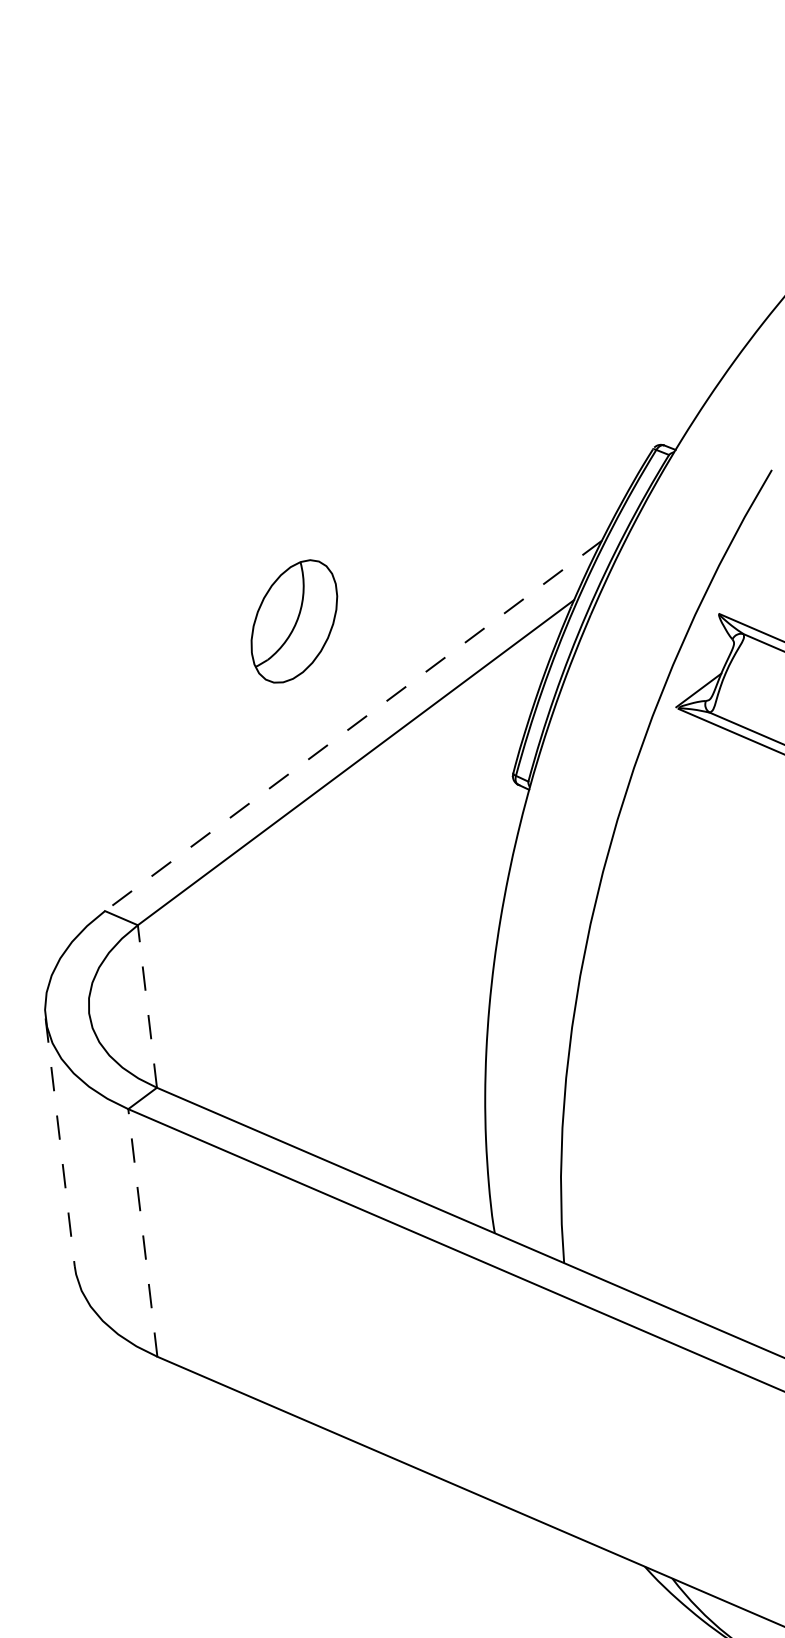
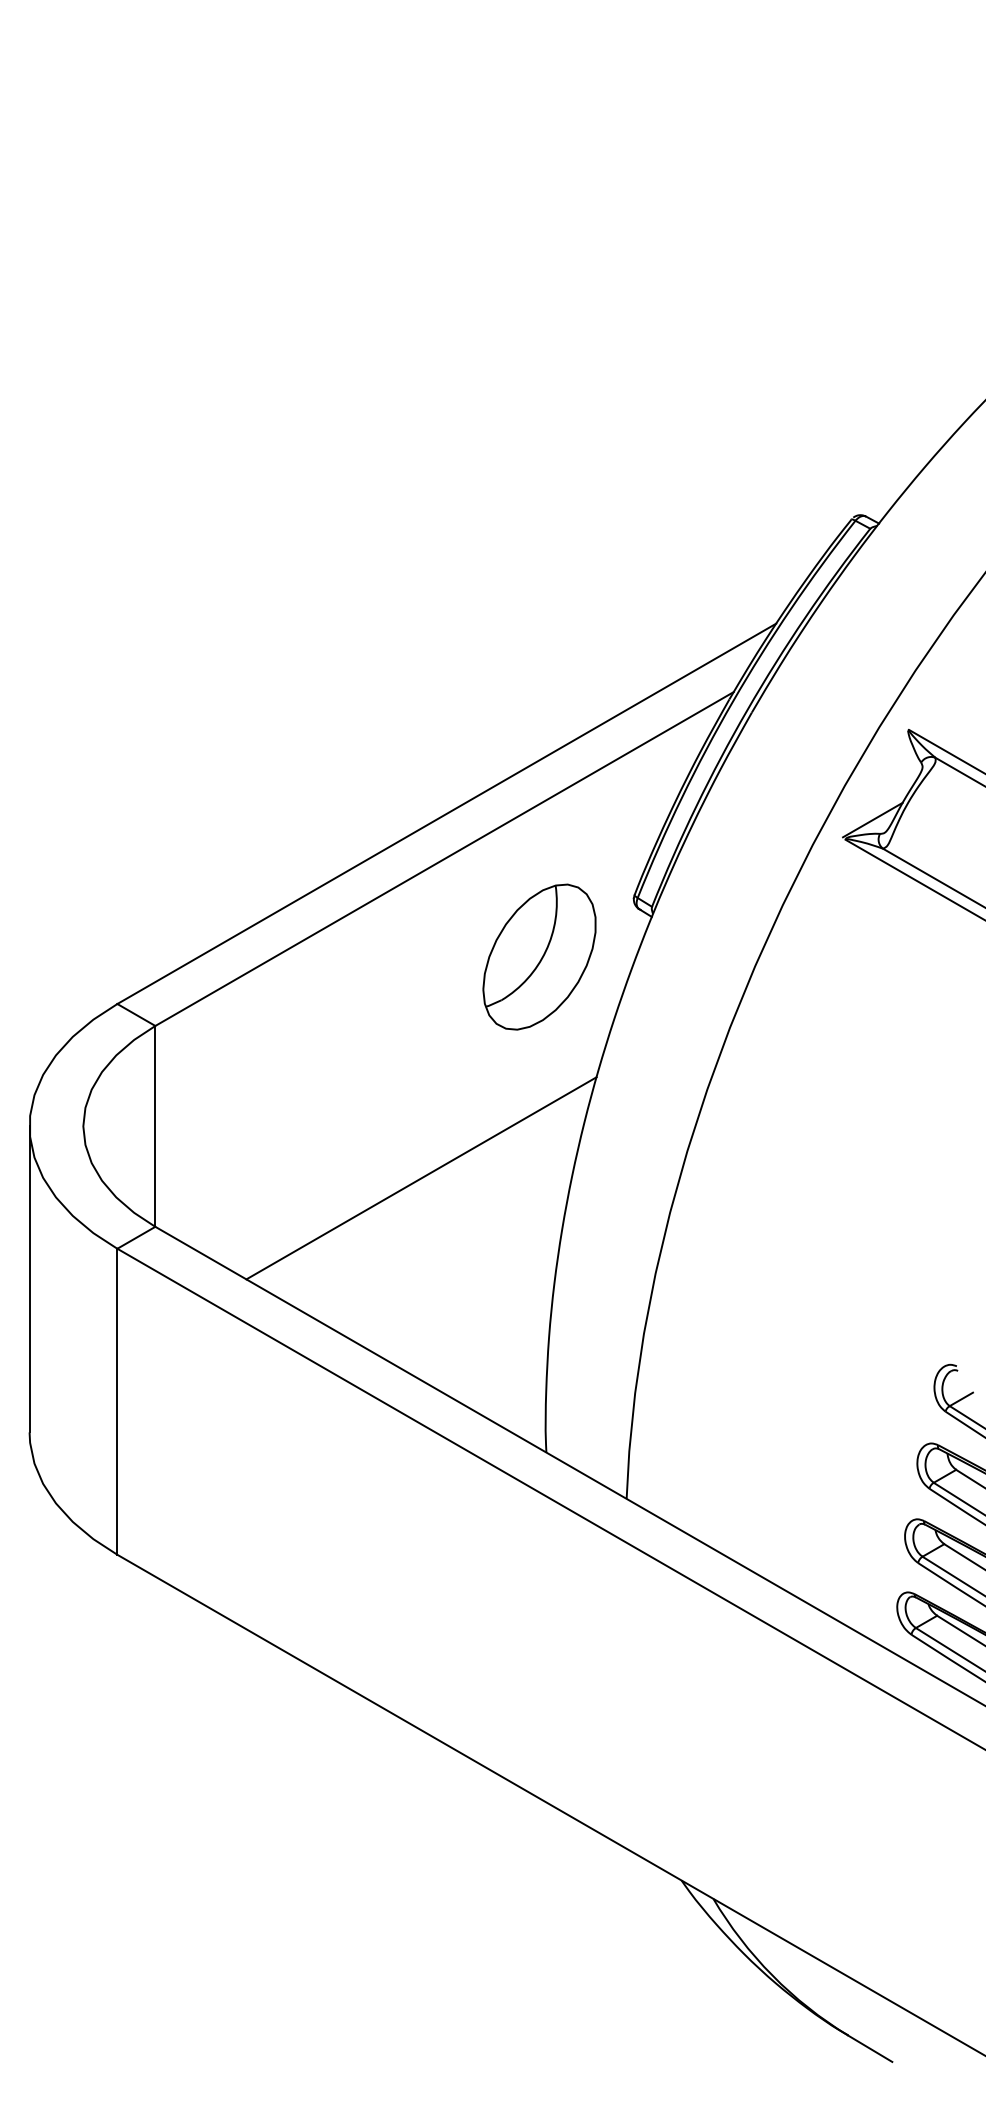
part: (294, 621) -> (539, 956), moved
line: (353, 726) -> (446, 814), dashed -> solid
line: (147, 1005) -> (155, 1125), dashed -> solid
line: (367, 1023) -> (421, 1178), added
line: (60, 1142) -> (29, 1279), dashed -> solid
line: (142, 1232) -> (117, 1401), dashed -> solid

